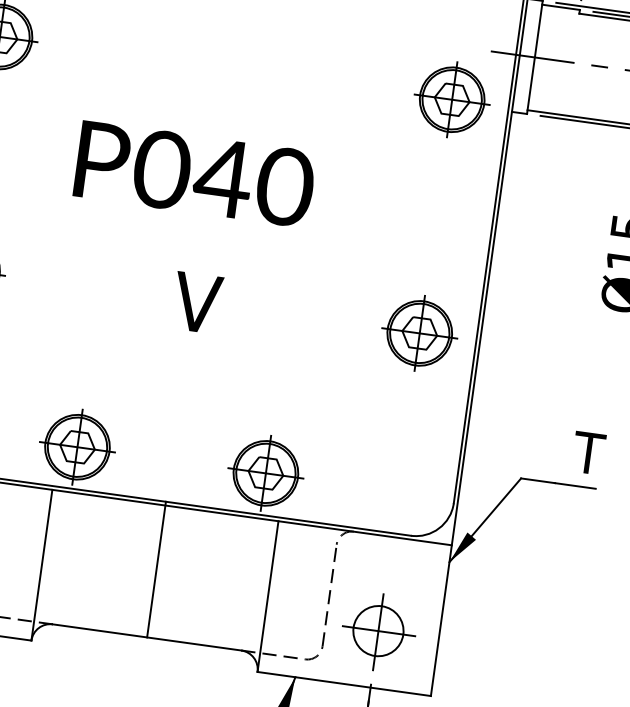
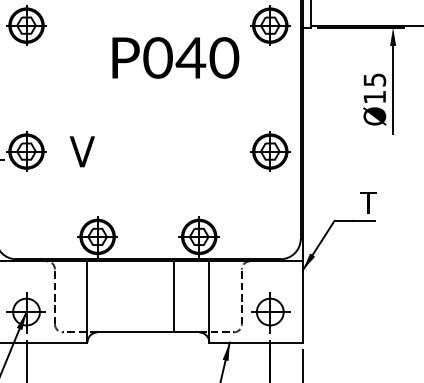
text: (194, 173) -> (175, 57), moved
text: (195, 302) -> (81, 151), moved
line: (156, 568) -> (174, 295), moved

